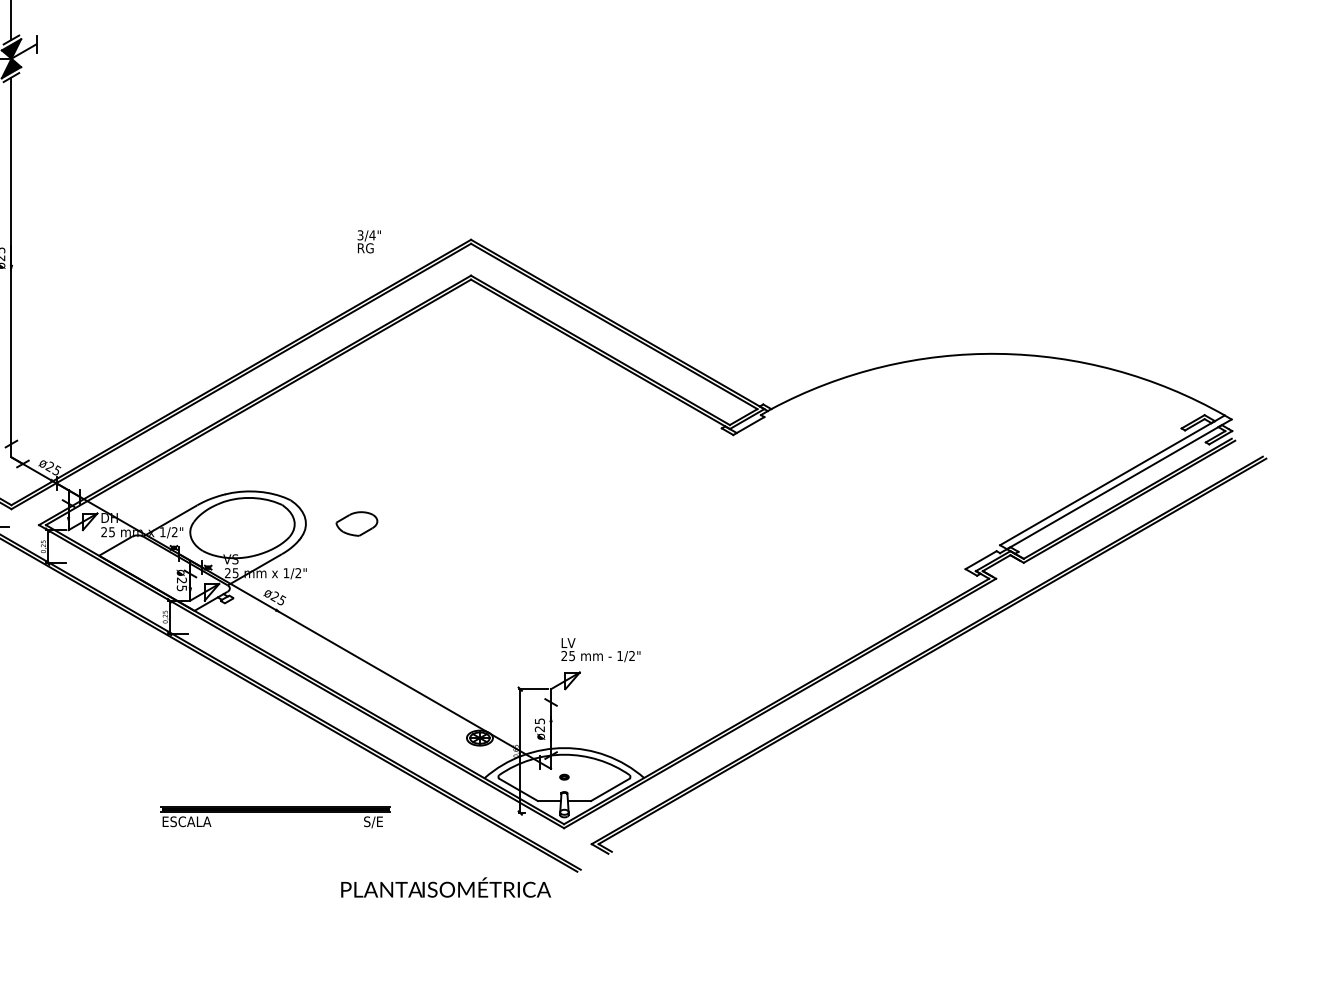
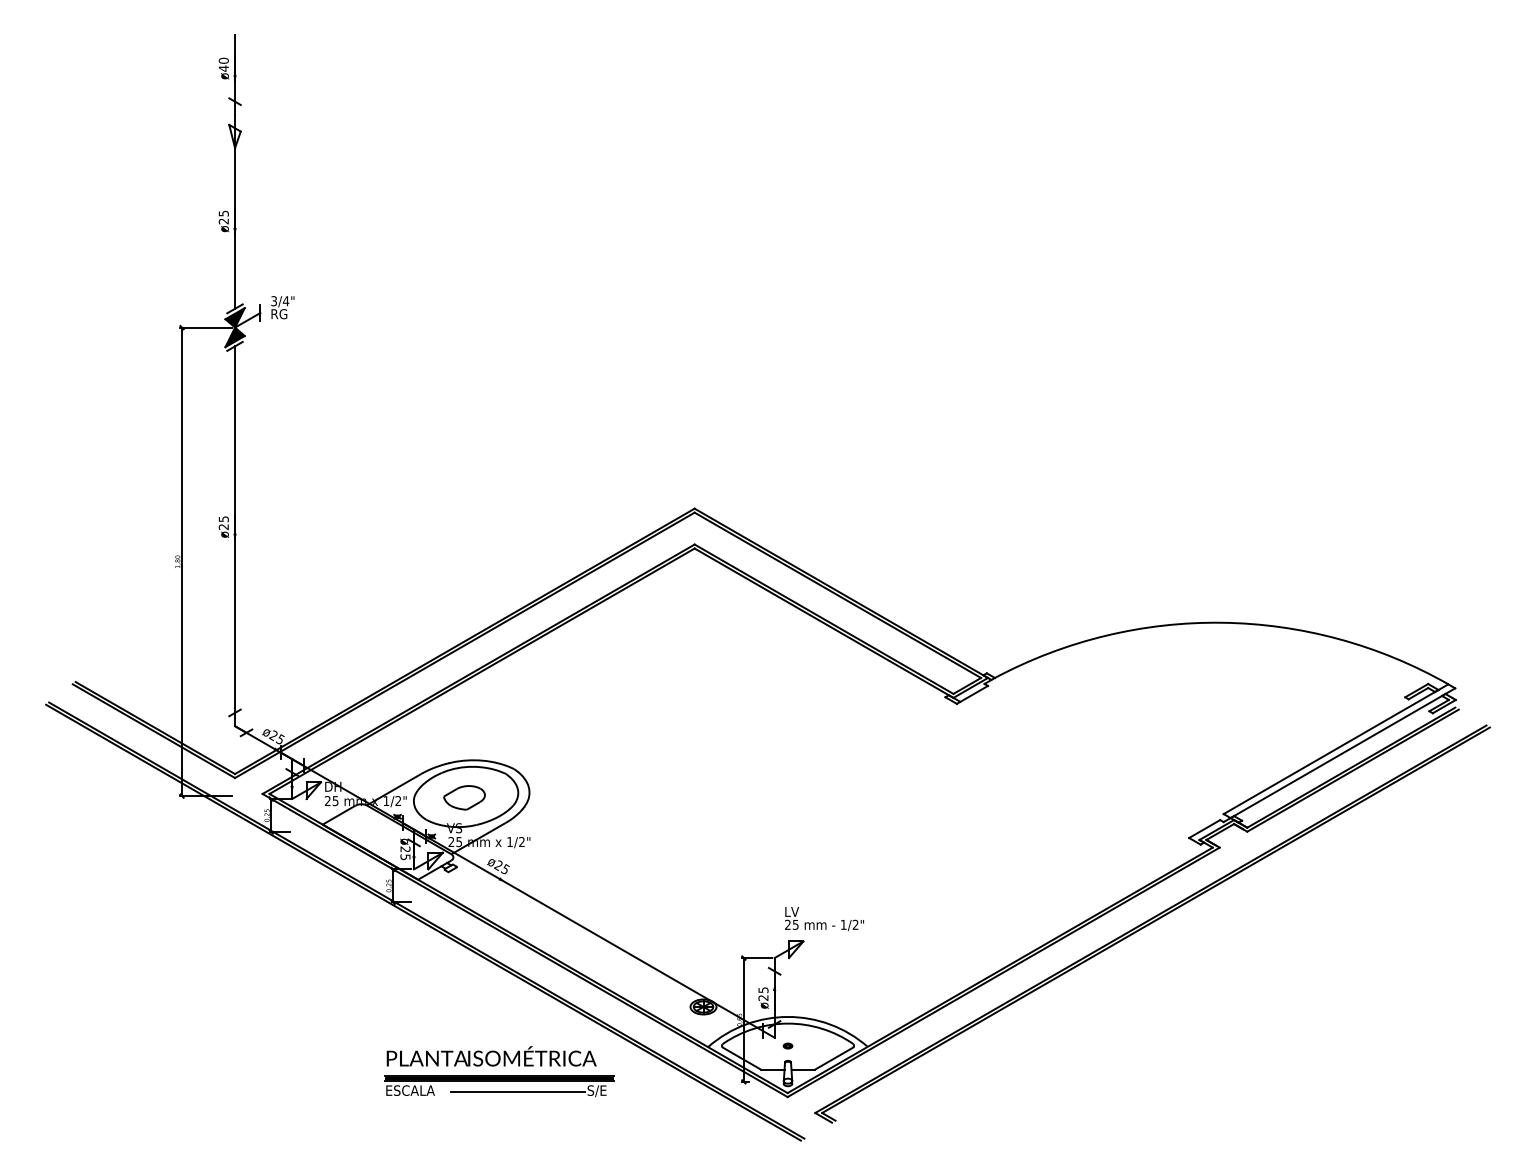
text: (368, 241) -> (282, 307), moved
part: (356, 523) -> (464, 797), moved
line: (293, 822) -> (517, 1091), added
text: (445, 887) -> (491, 1056), moved

